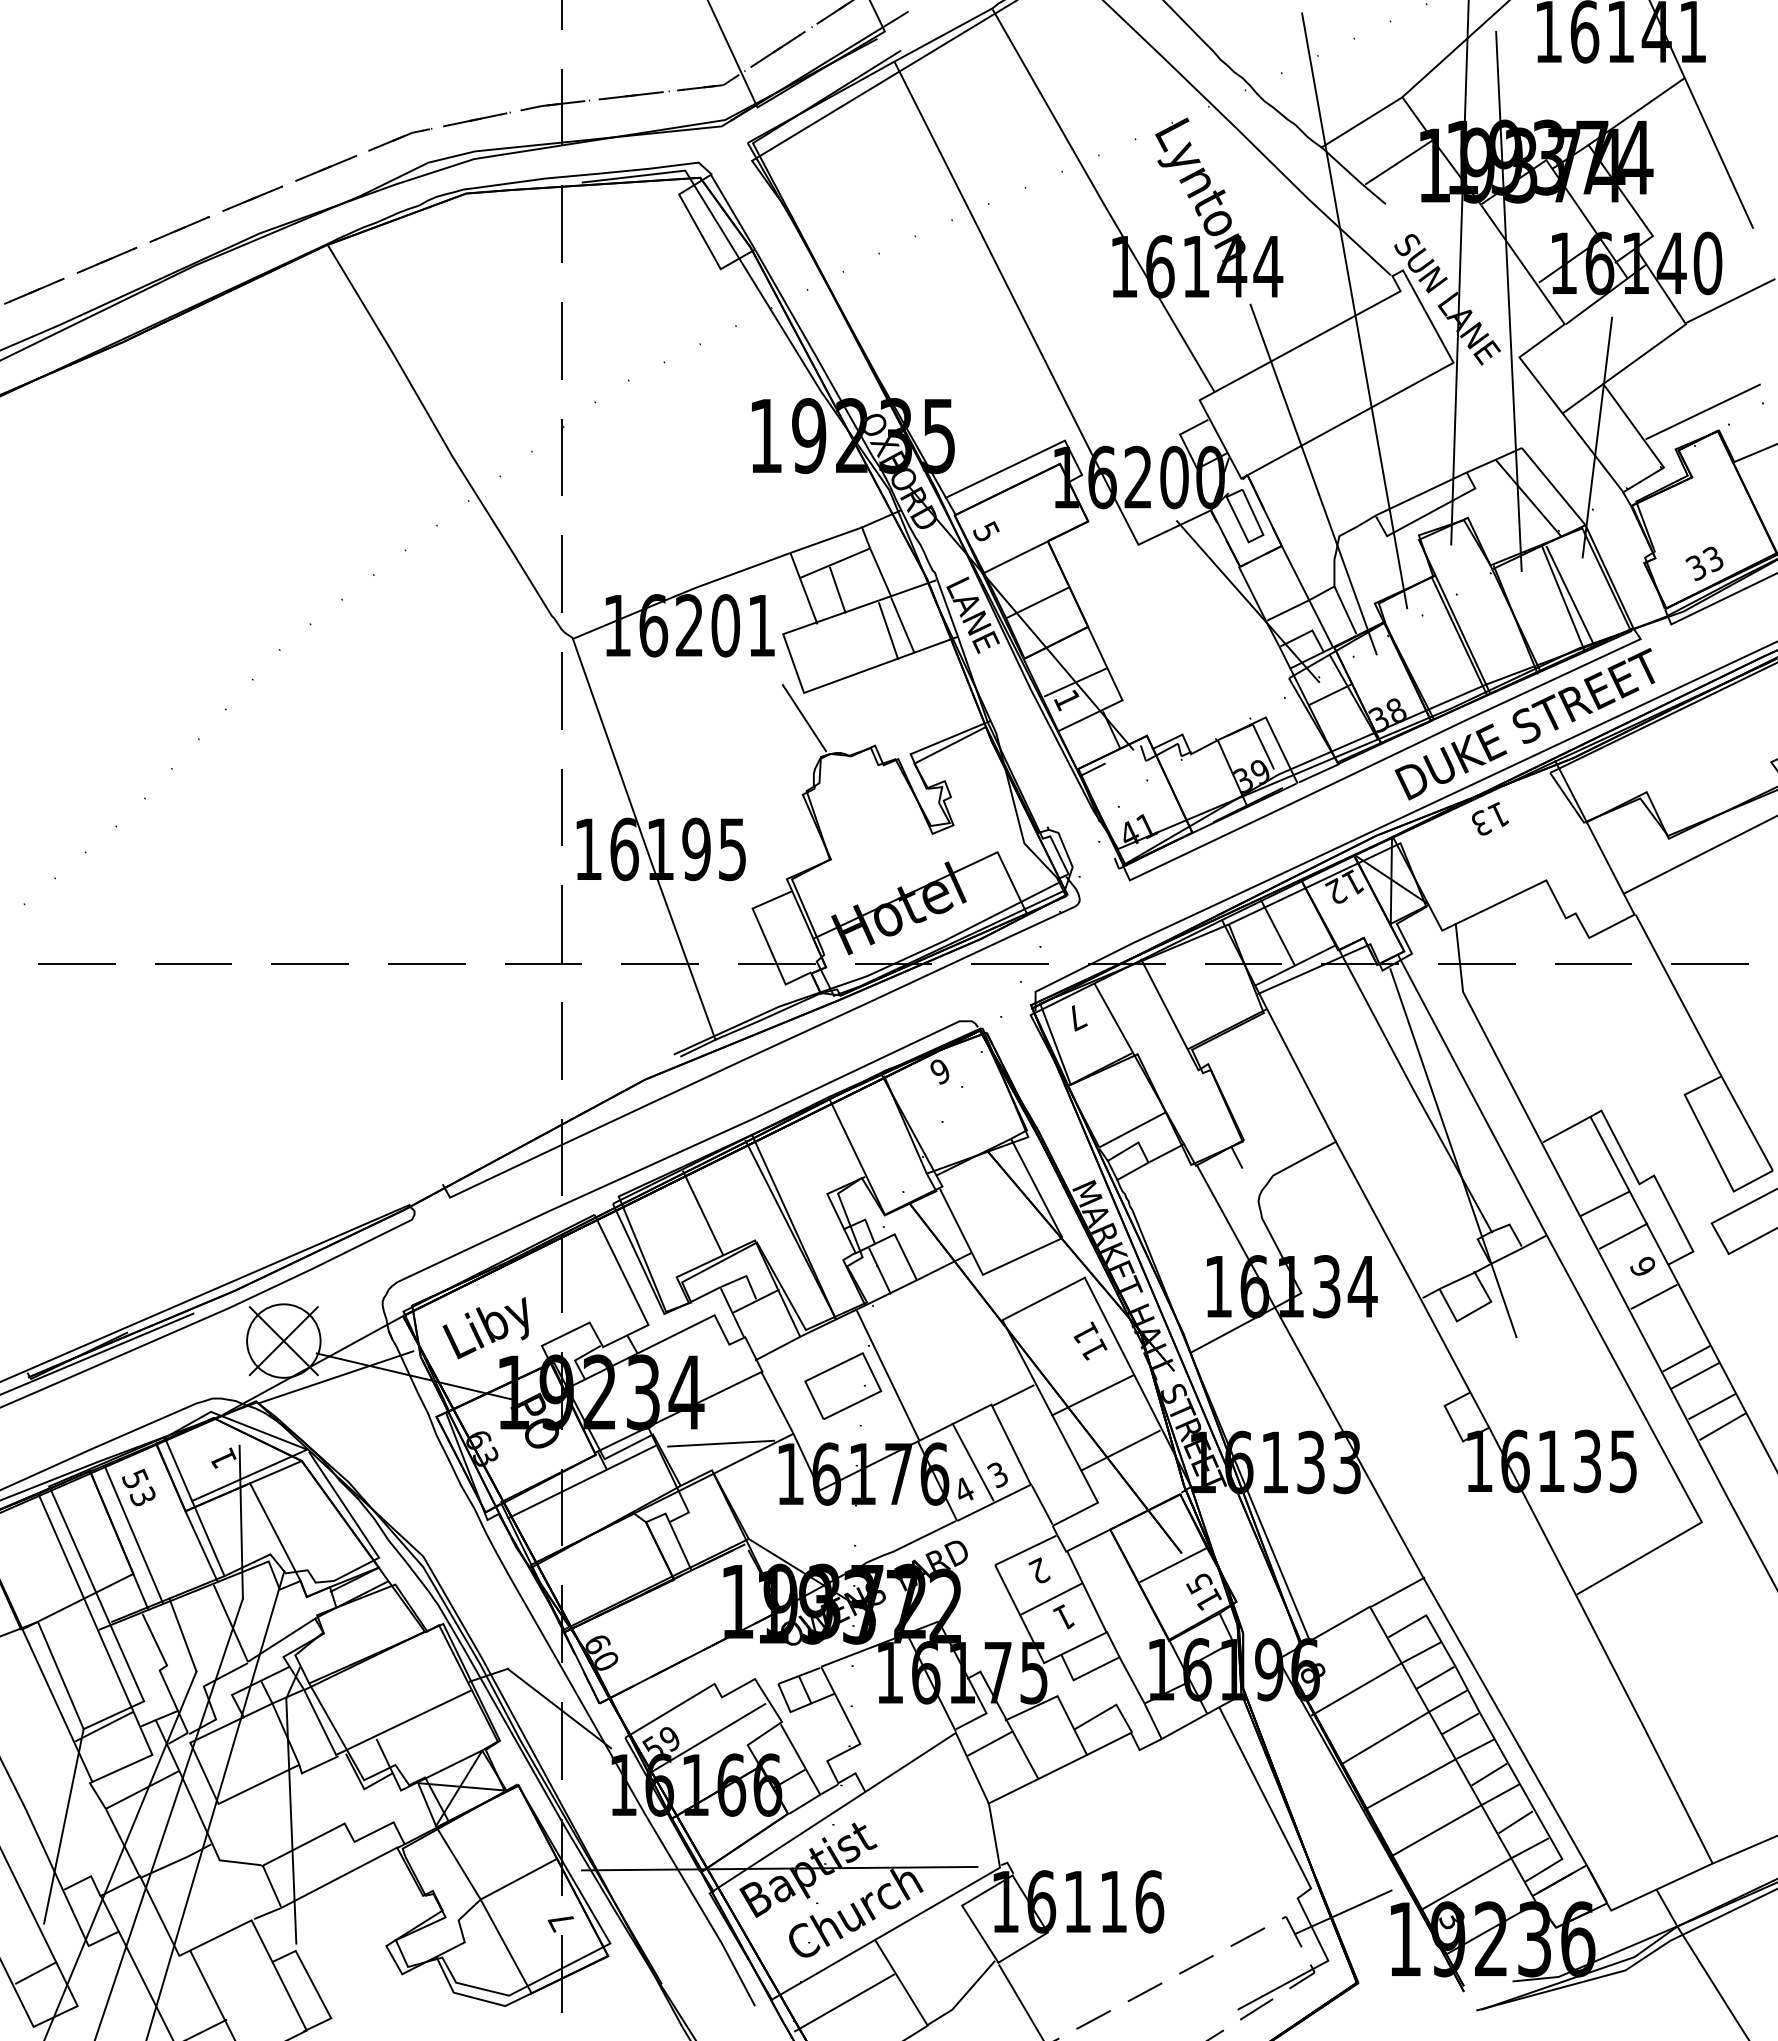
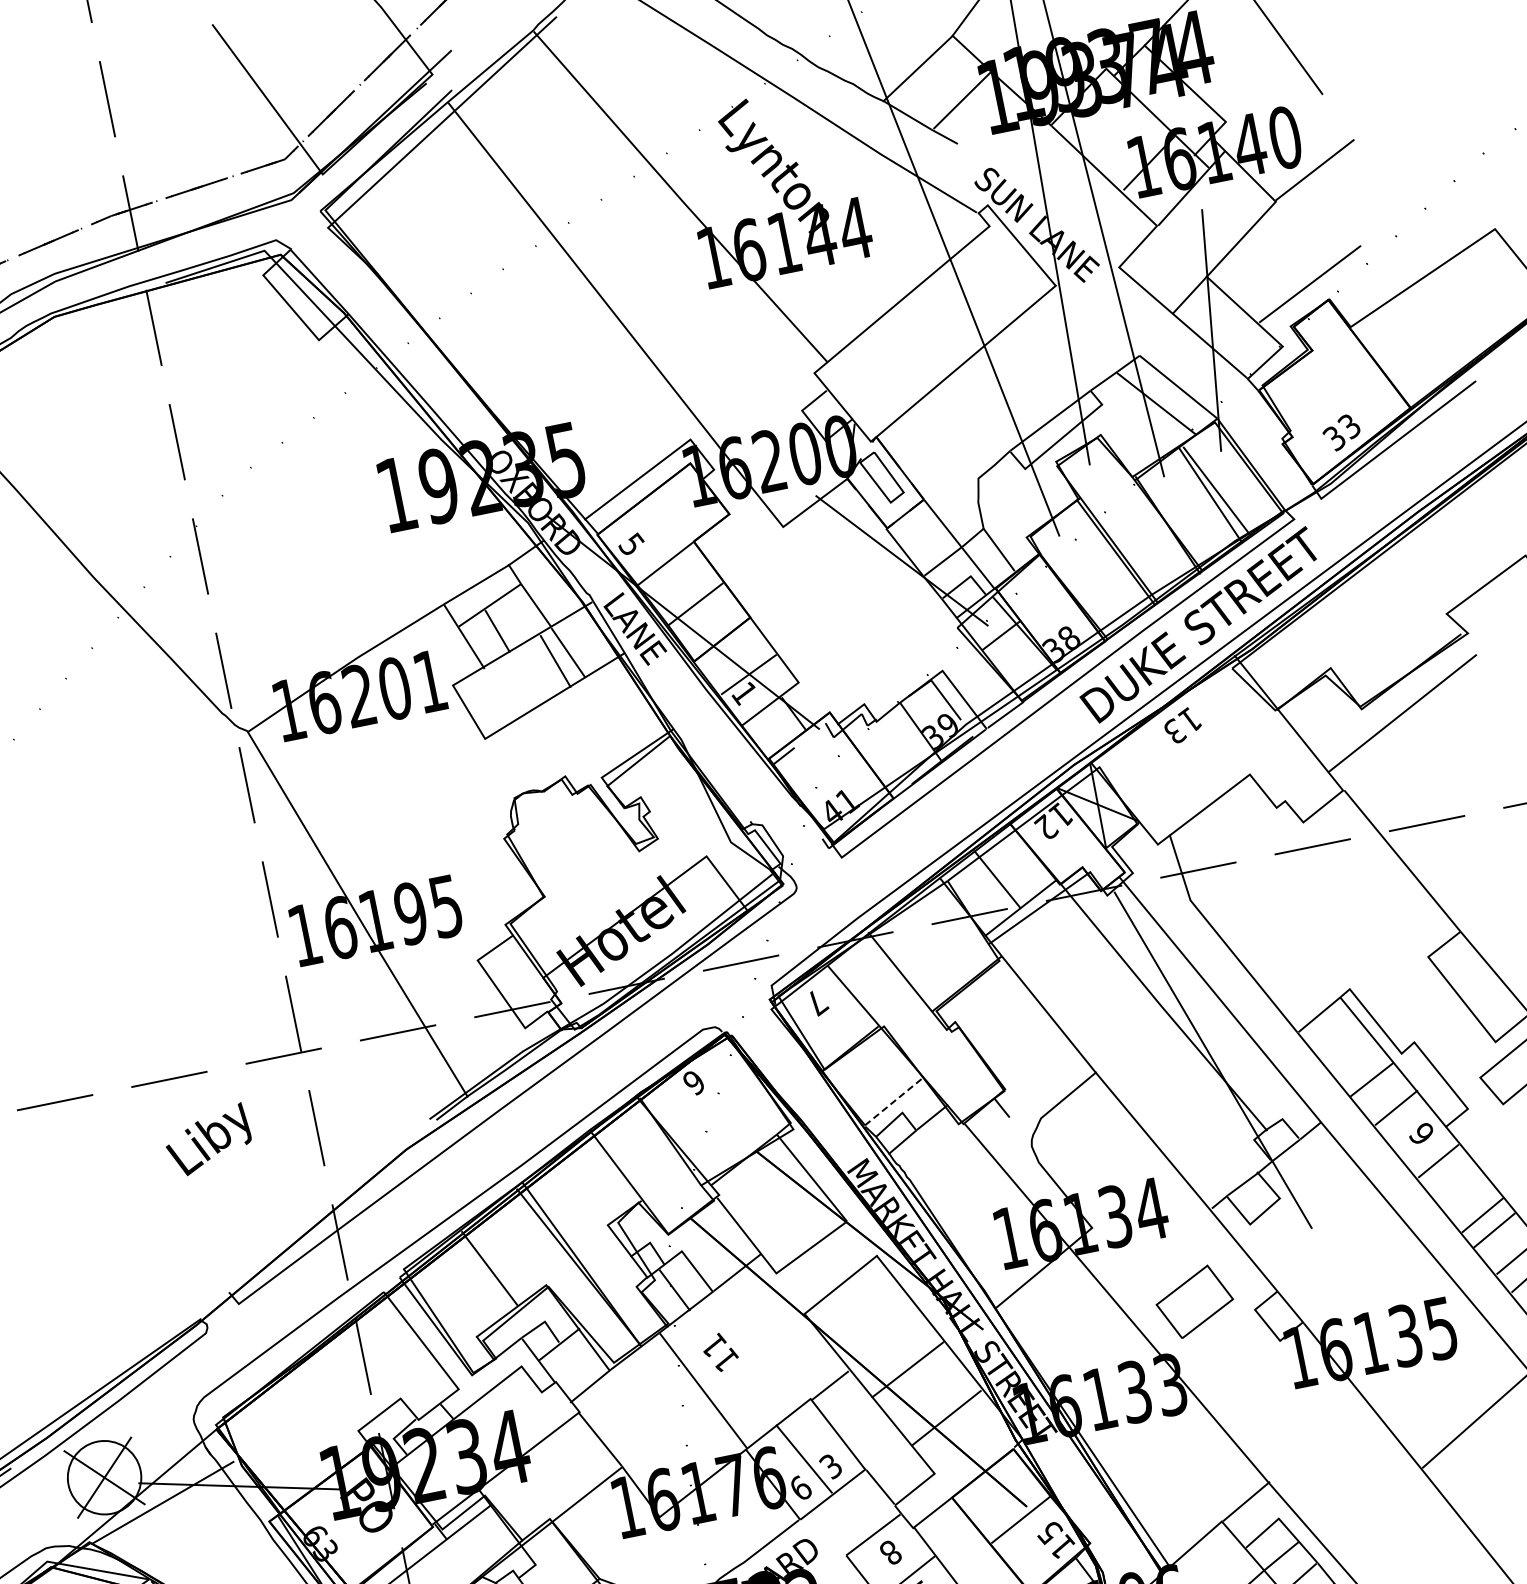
line: (1313, 479) -> (941, 428), removed
line: (804, 718) -> (490, 763), removed
line: (1133, 1129) -> (895, 1100), solid -> dashed
text: (485, 1328) -> (208, 1140), moved
text: (1090, 1340) -> (720, 1351), moved
part: (843, 1385) -> (1194, 1301), moved
line: (721, 1443) -> (553, 1490), removed
text: (964, 1489) -> (801, 1487), 4 -> 6
text: (1039, 1570) -> (890, 1551), 2 -> 8

